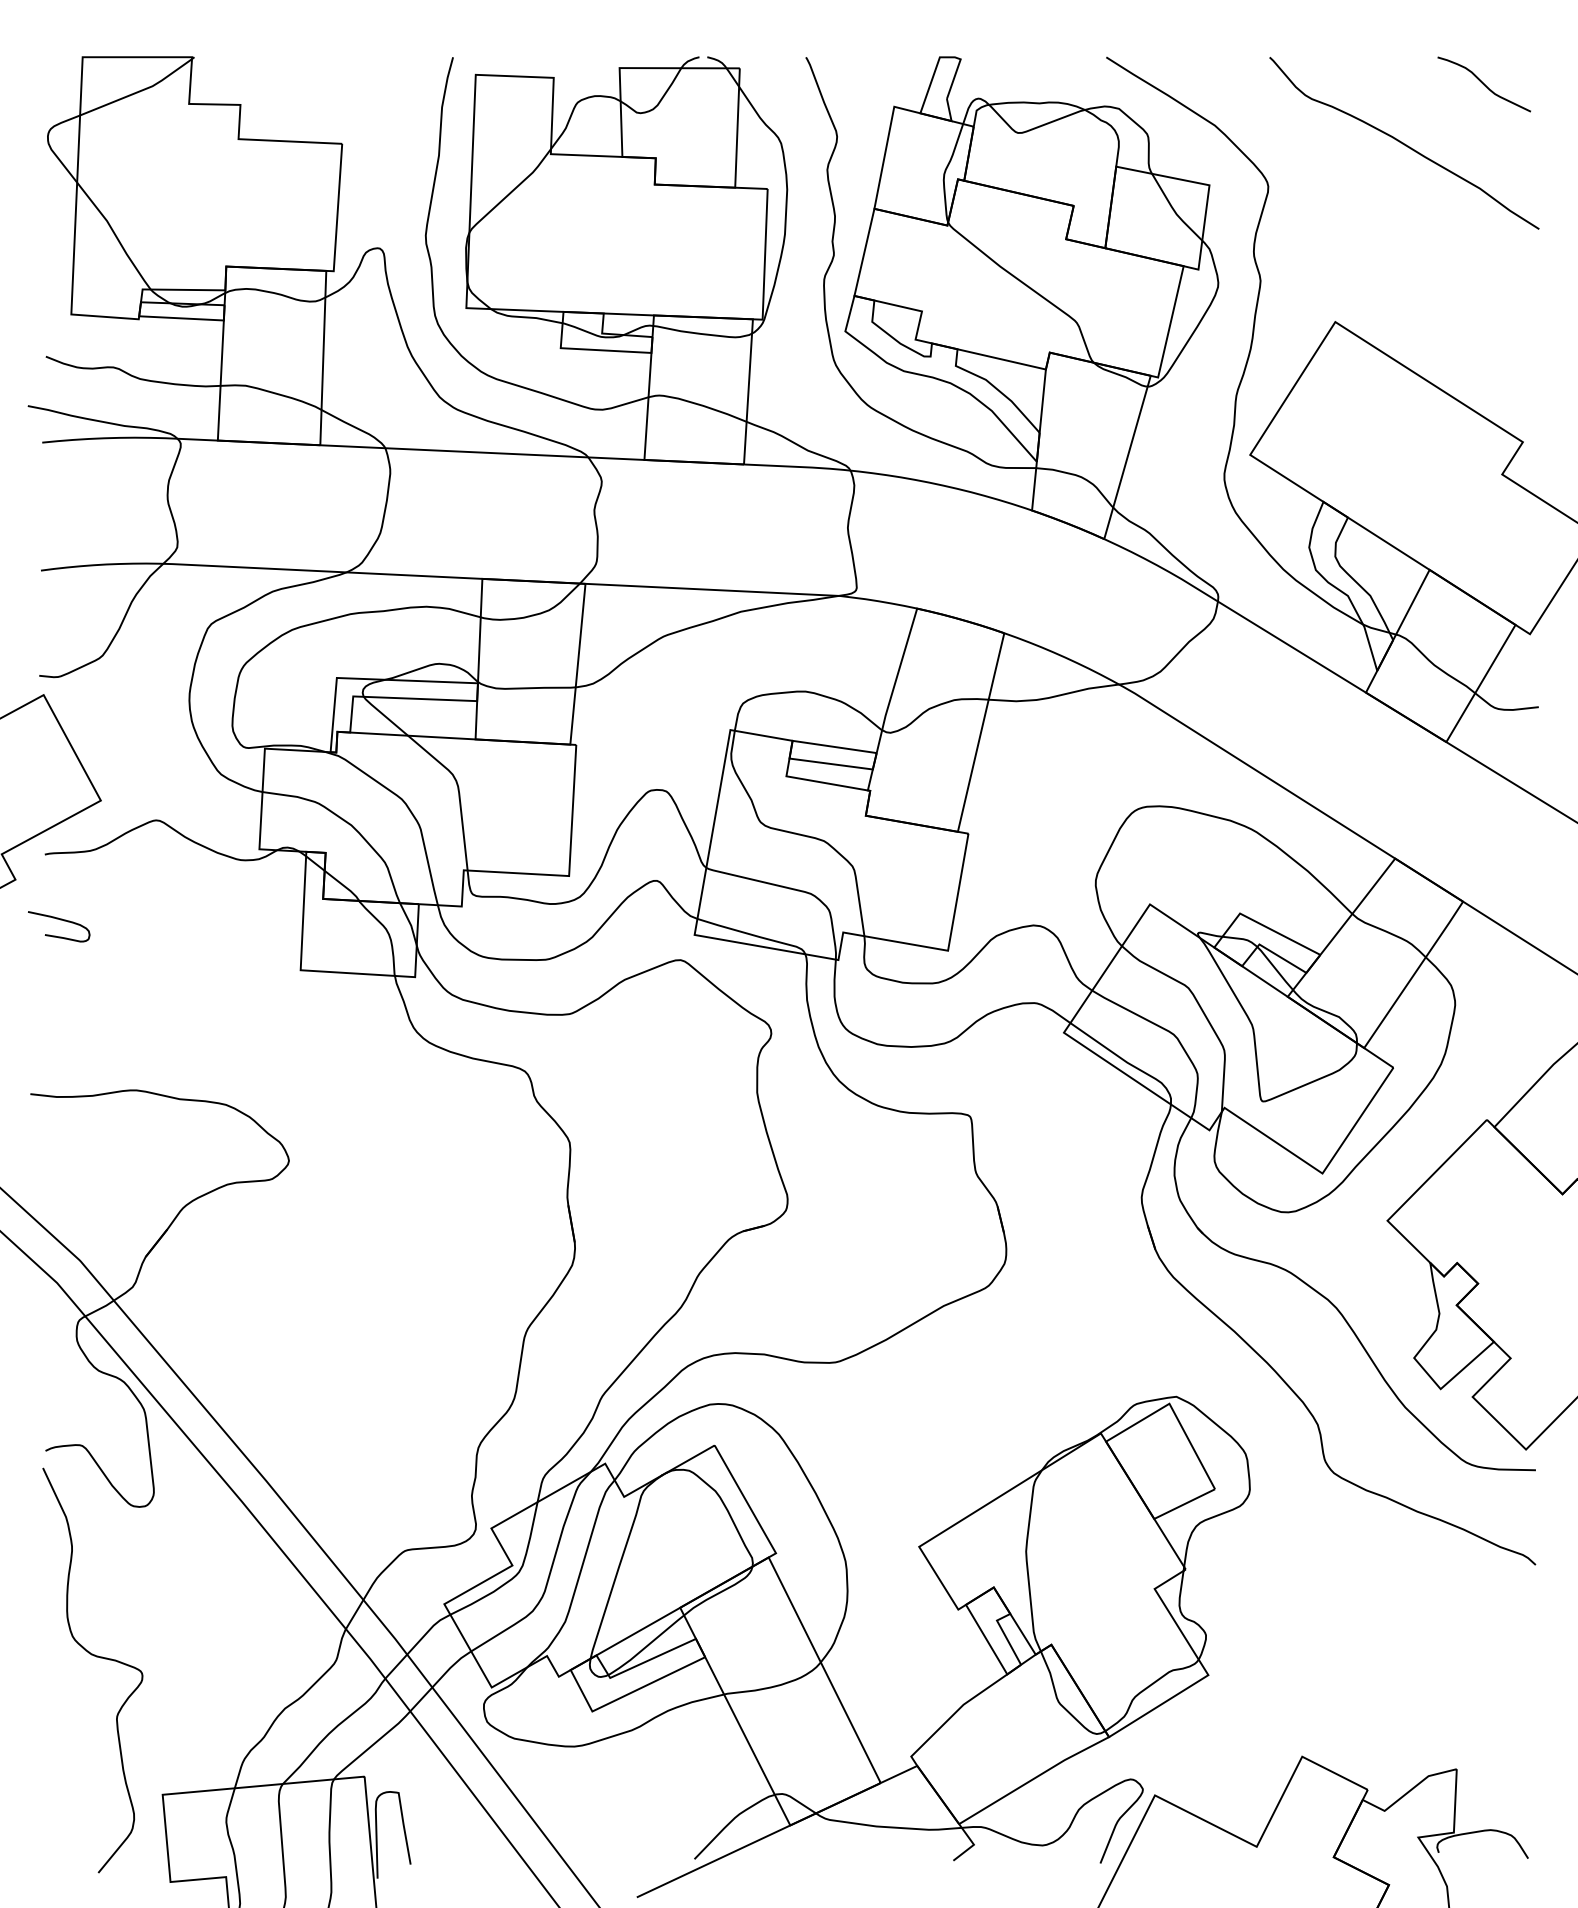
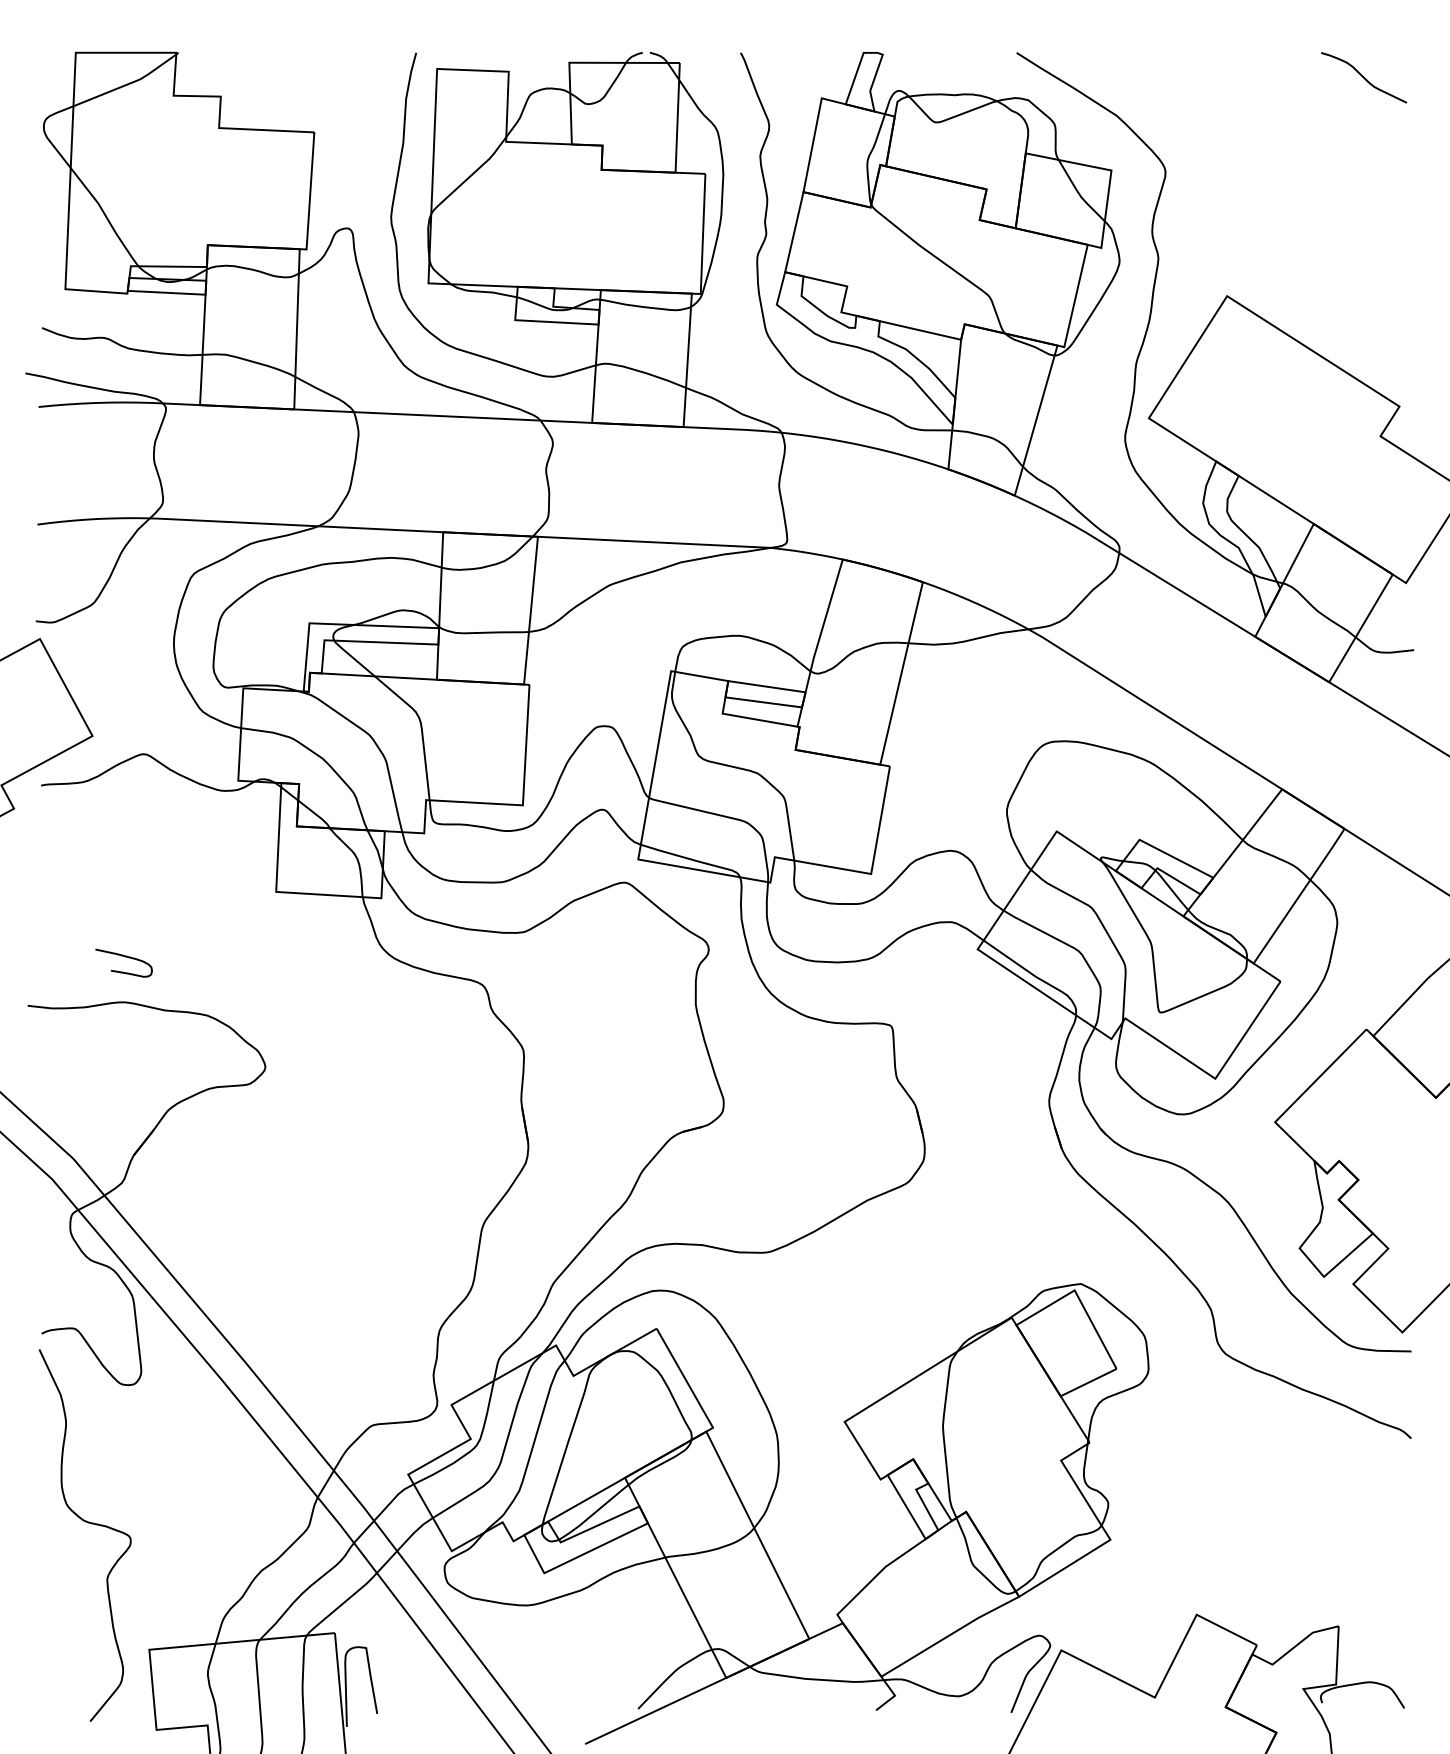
curve: (1404, 143) -> (1290, 132), removed
curve: (60, 920) -> (125, 957), moved

